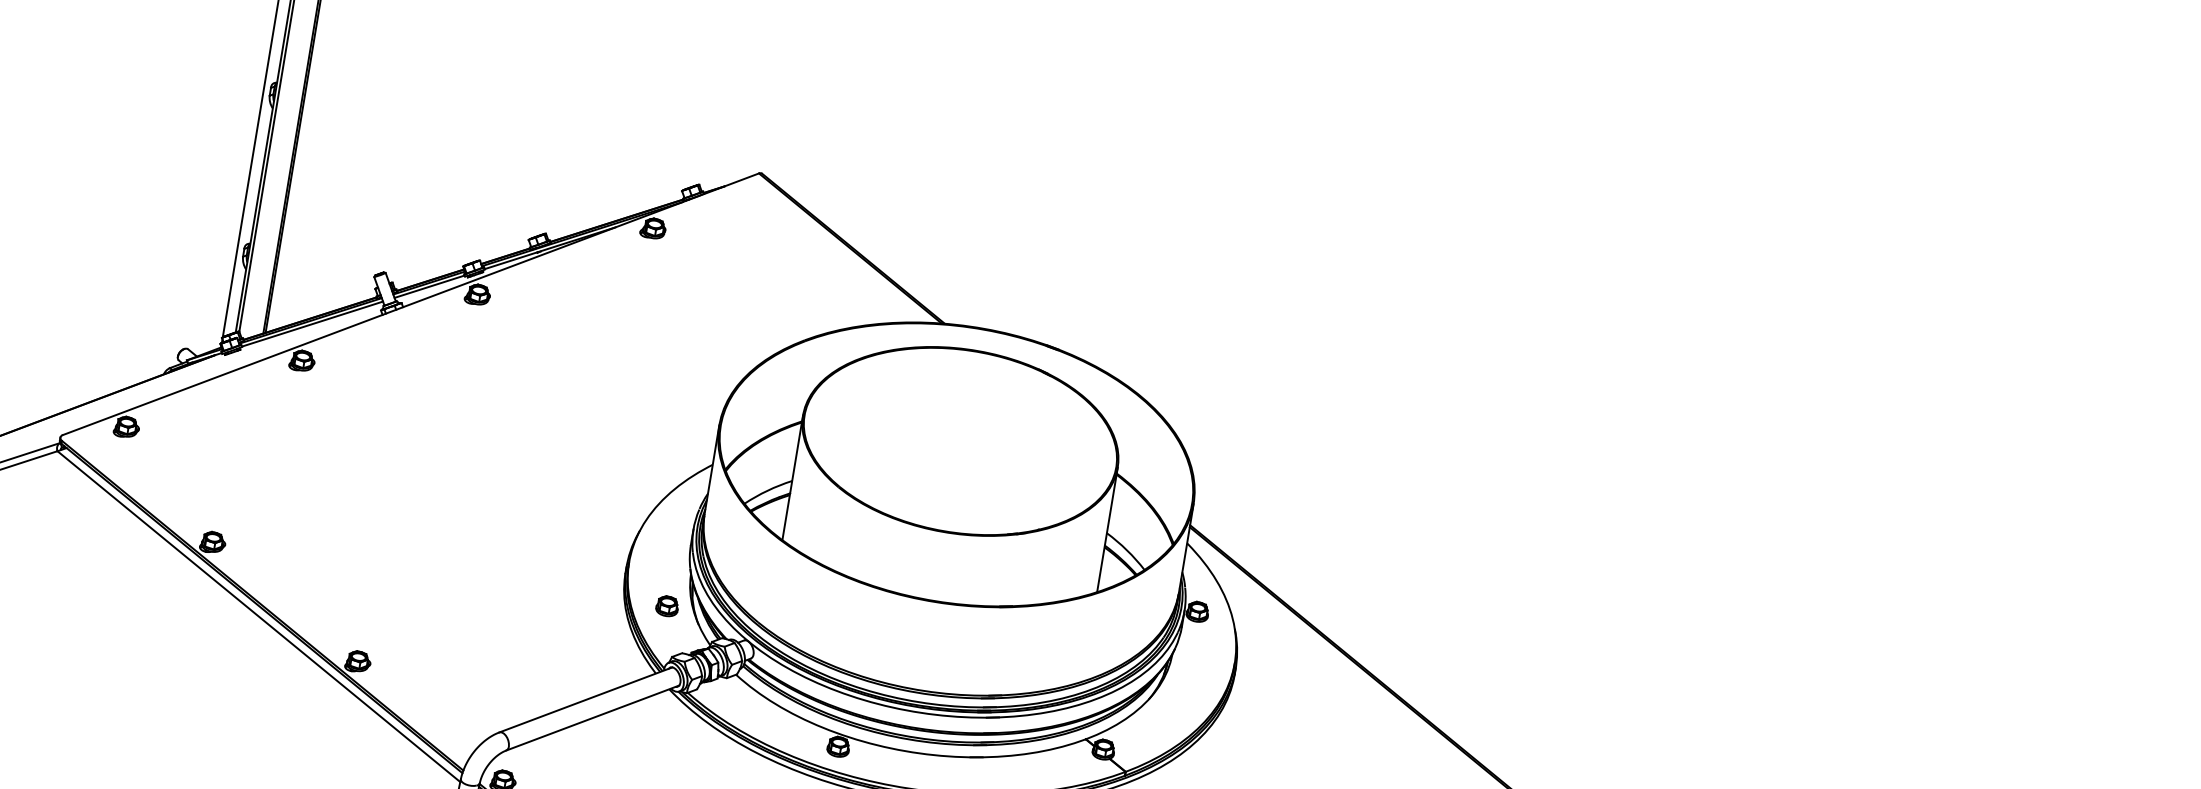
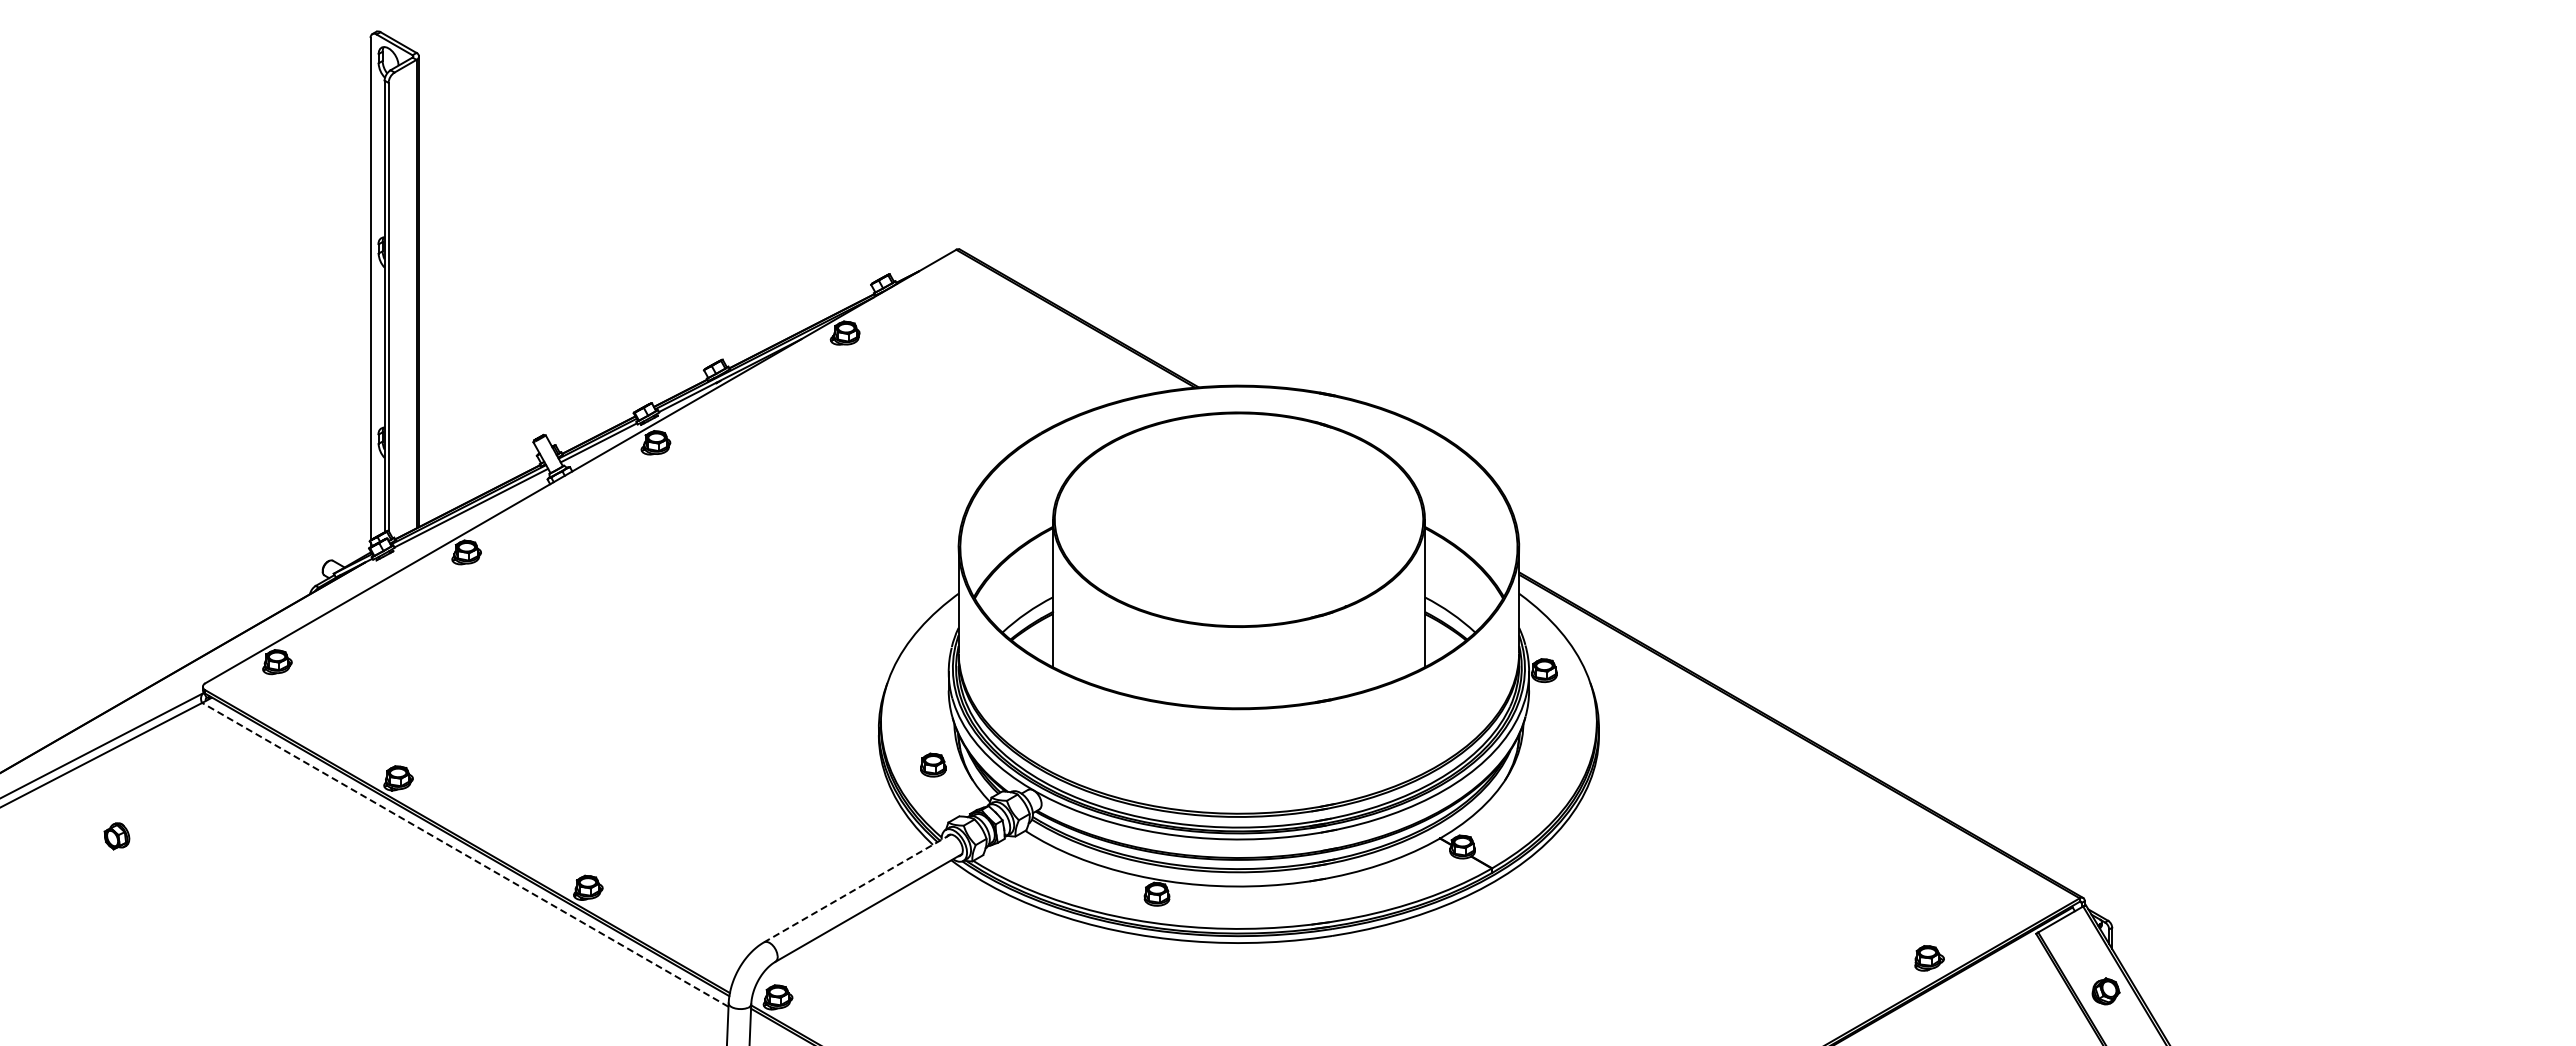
line: (259, 616) -> (465, 854), solid -> dashed
line: (585, 699) -> (857, 888), solid -> dashed

